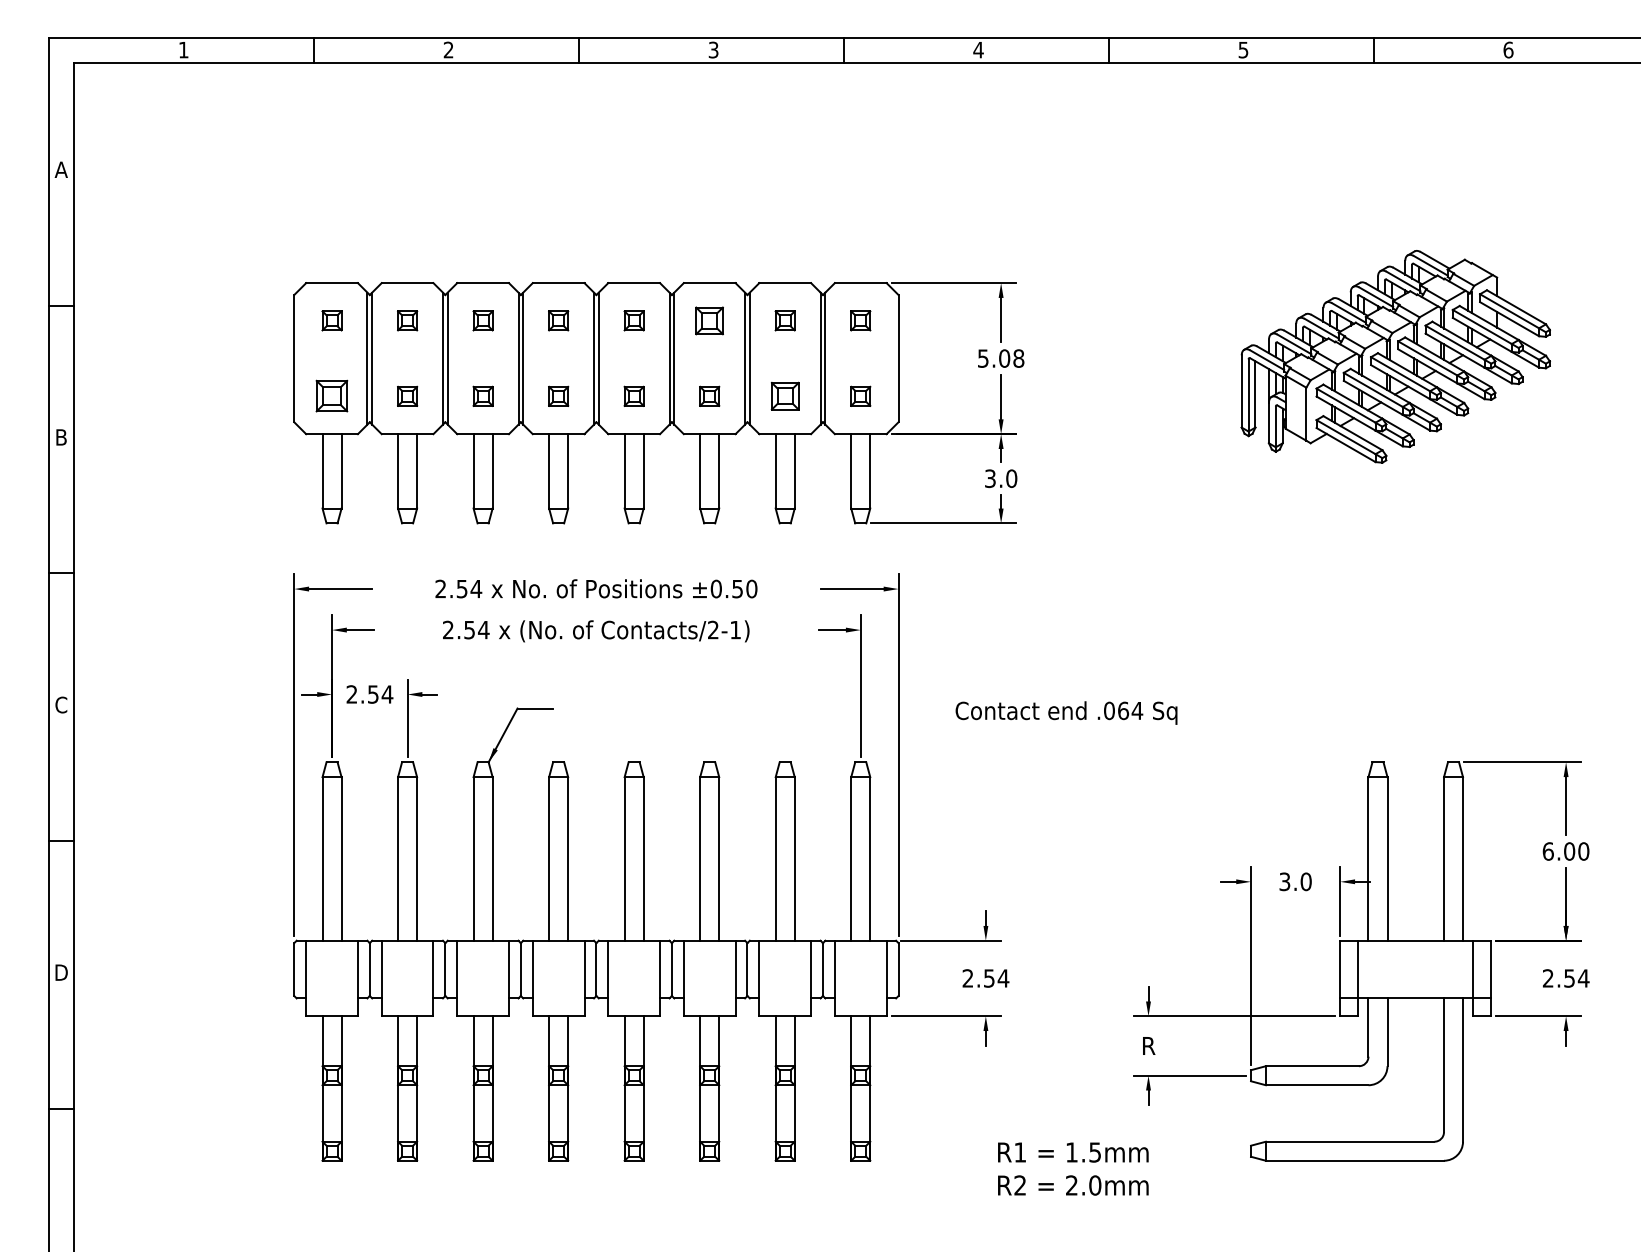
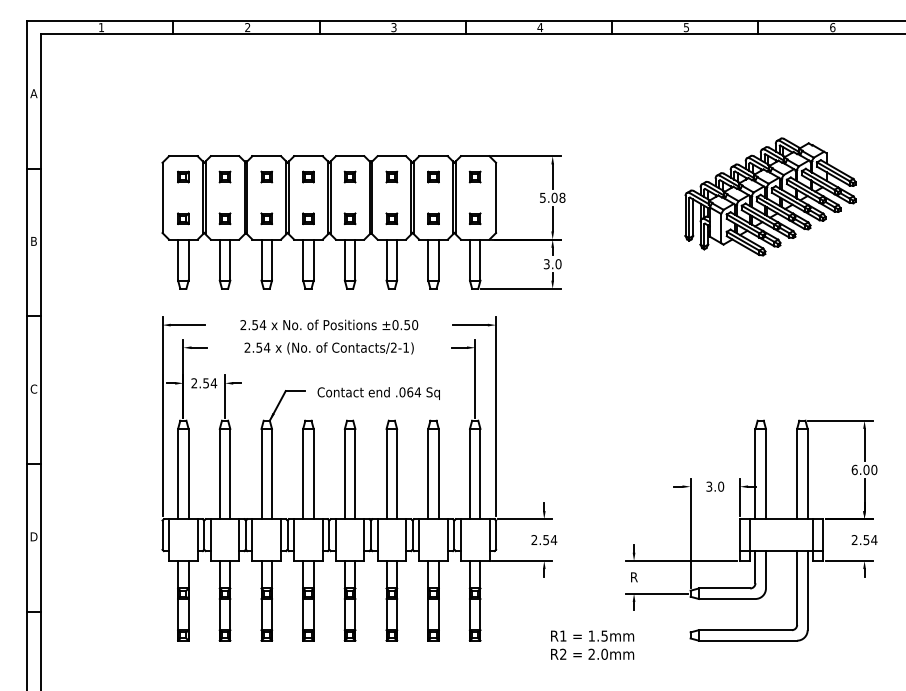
part: (709, 319) -> (391, 176), size x0.71
part: (332, 395) -> (183, 218), size x0.62
part: (785, 395) -> (433, 218), size x0.71
text: (1065, 712) -> (378, 393), moved

